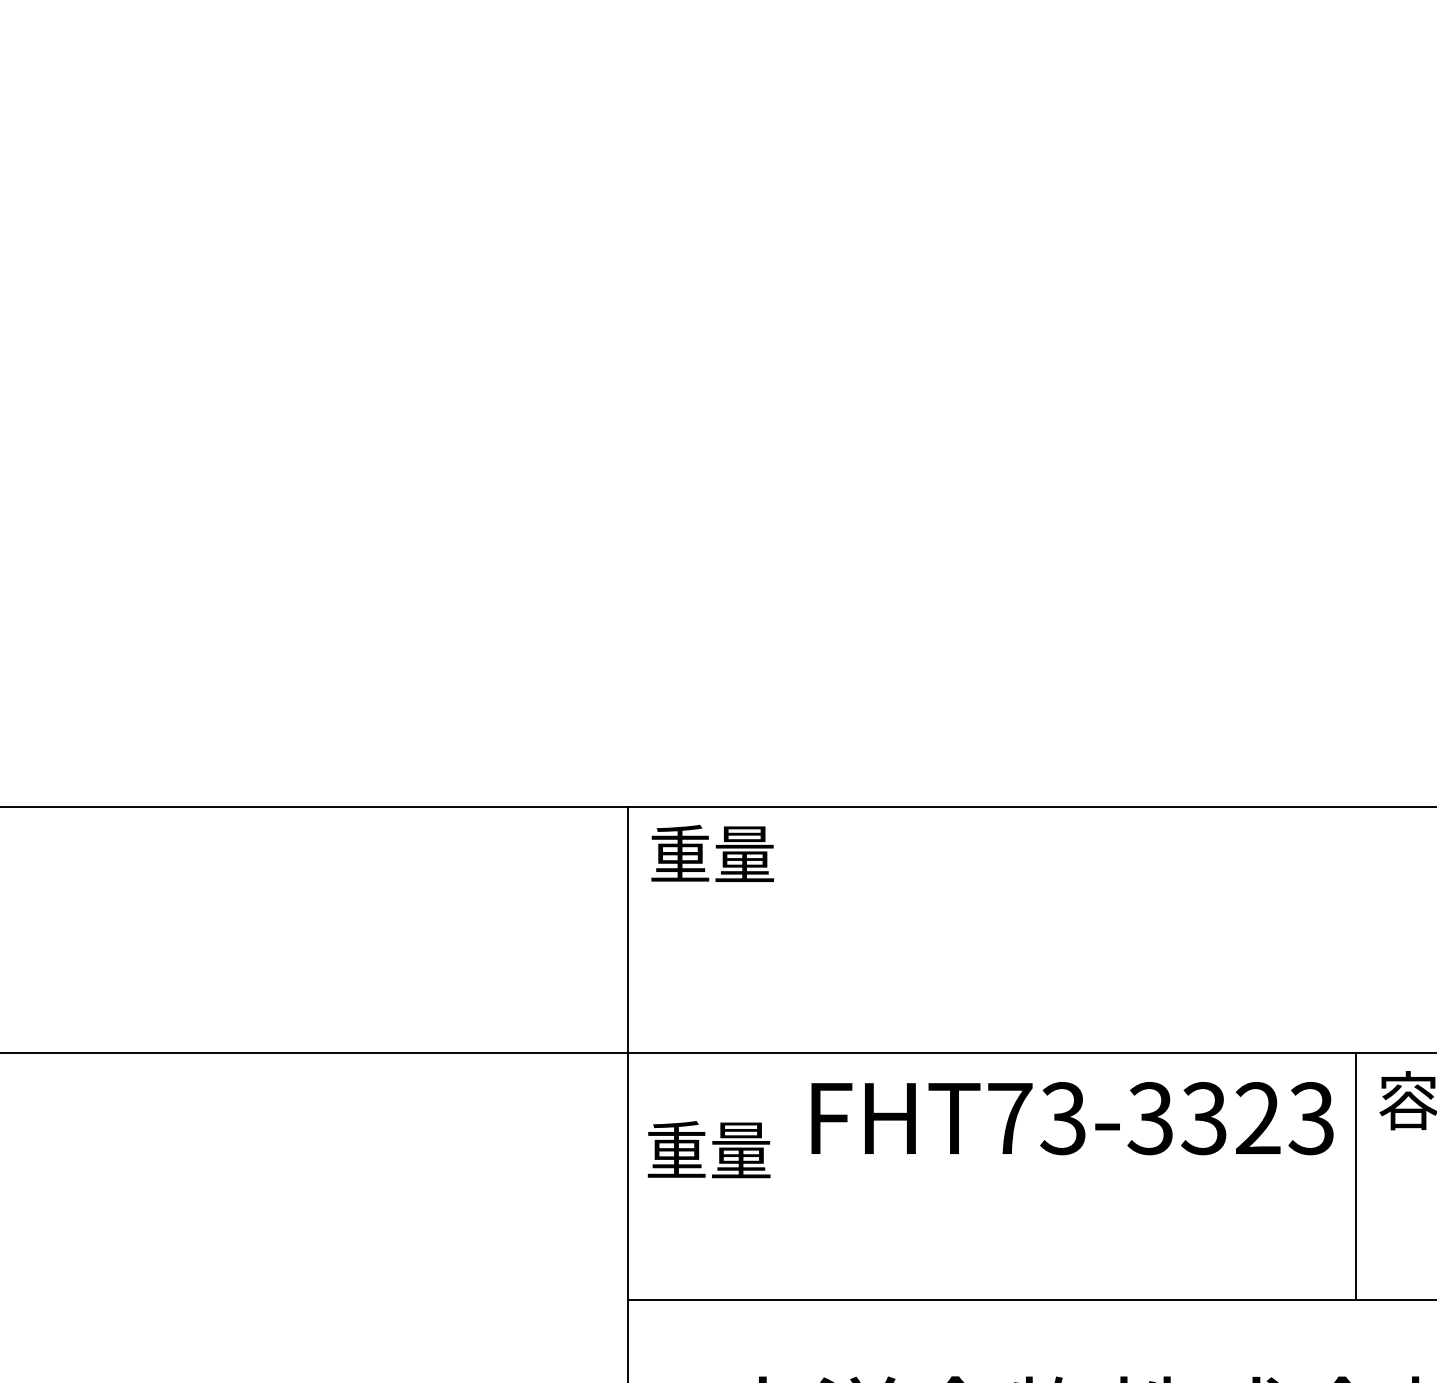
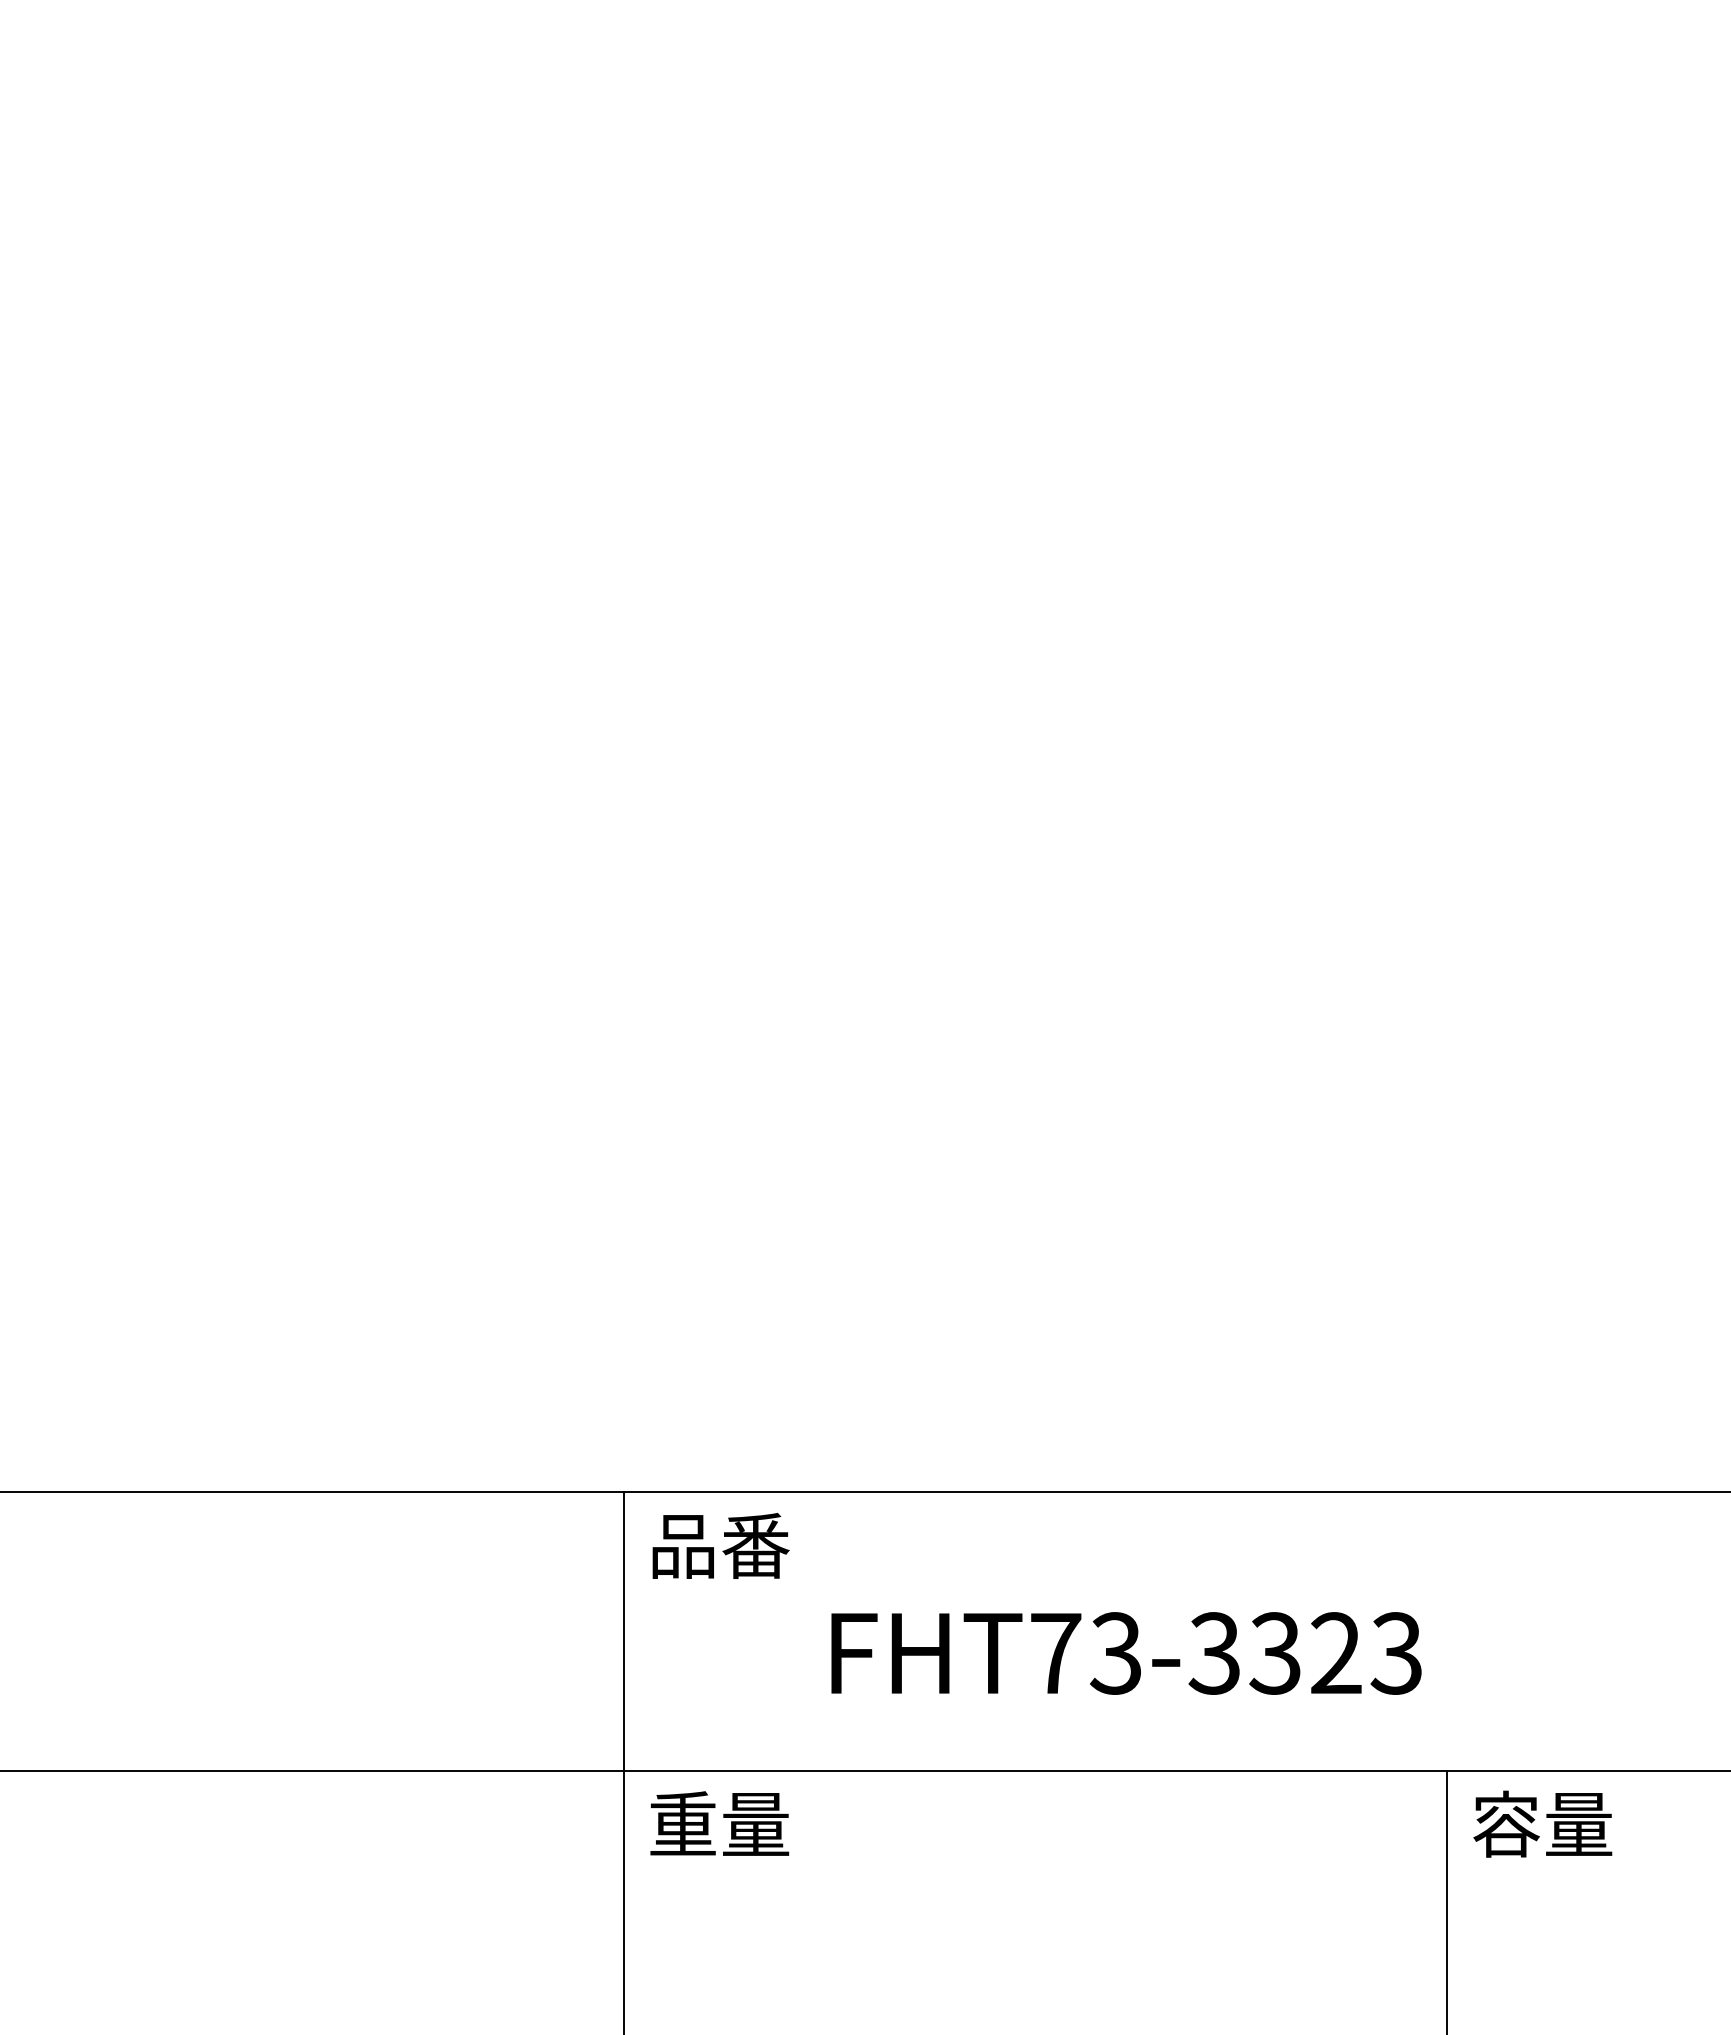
text: (712, 854) -> (719, 1545), 重量 -> 品番
text: (1072, 1118) -> (1126, 1653), moved
text: (708, 1149) -> (719, 1823), moved

